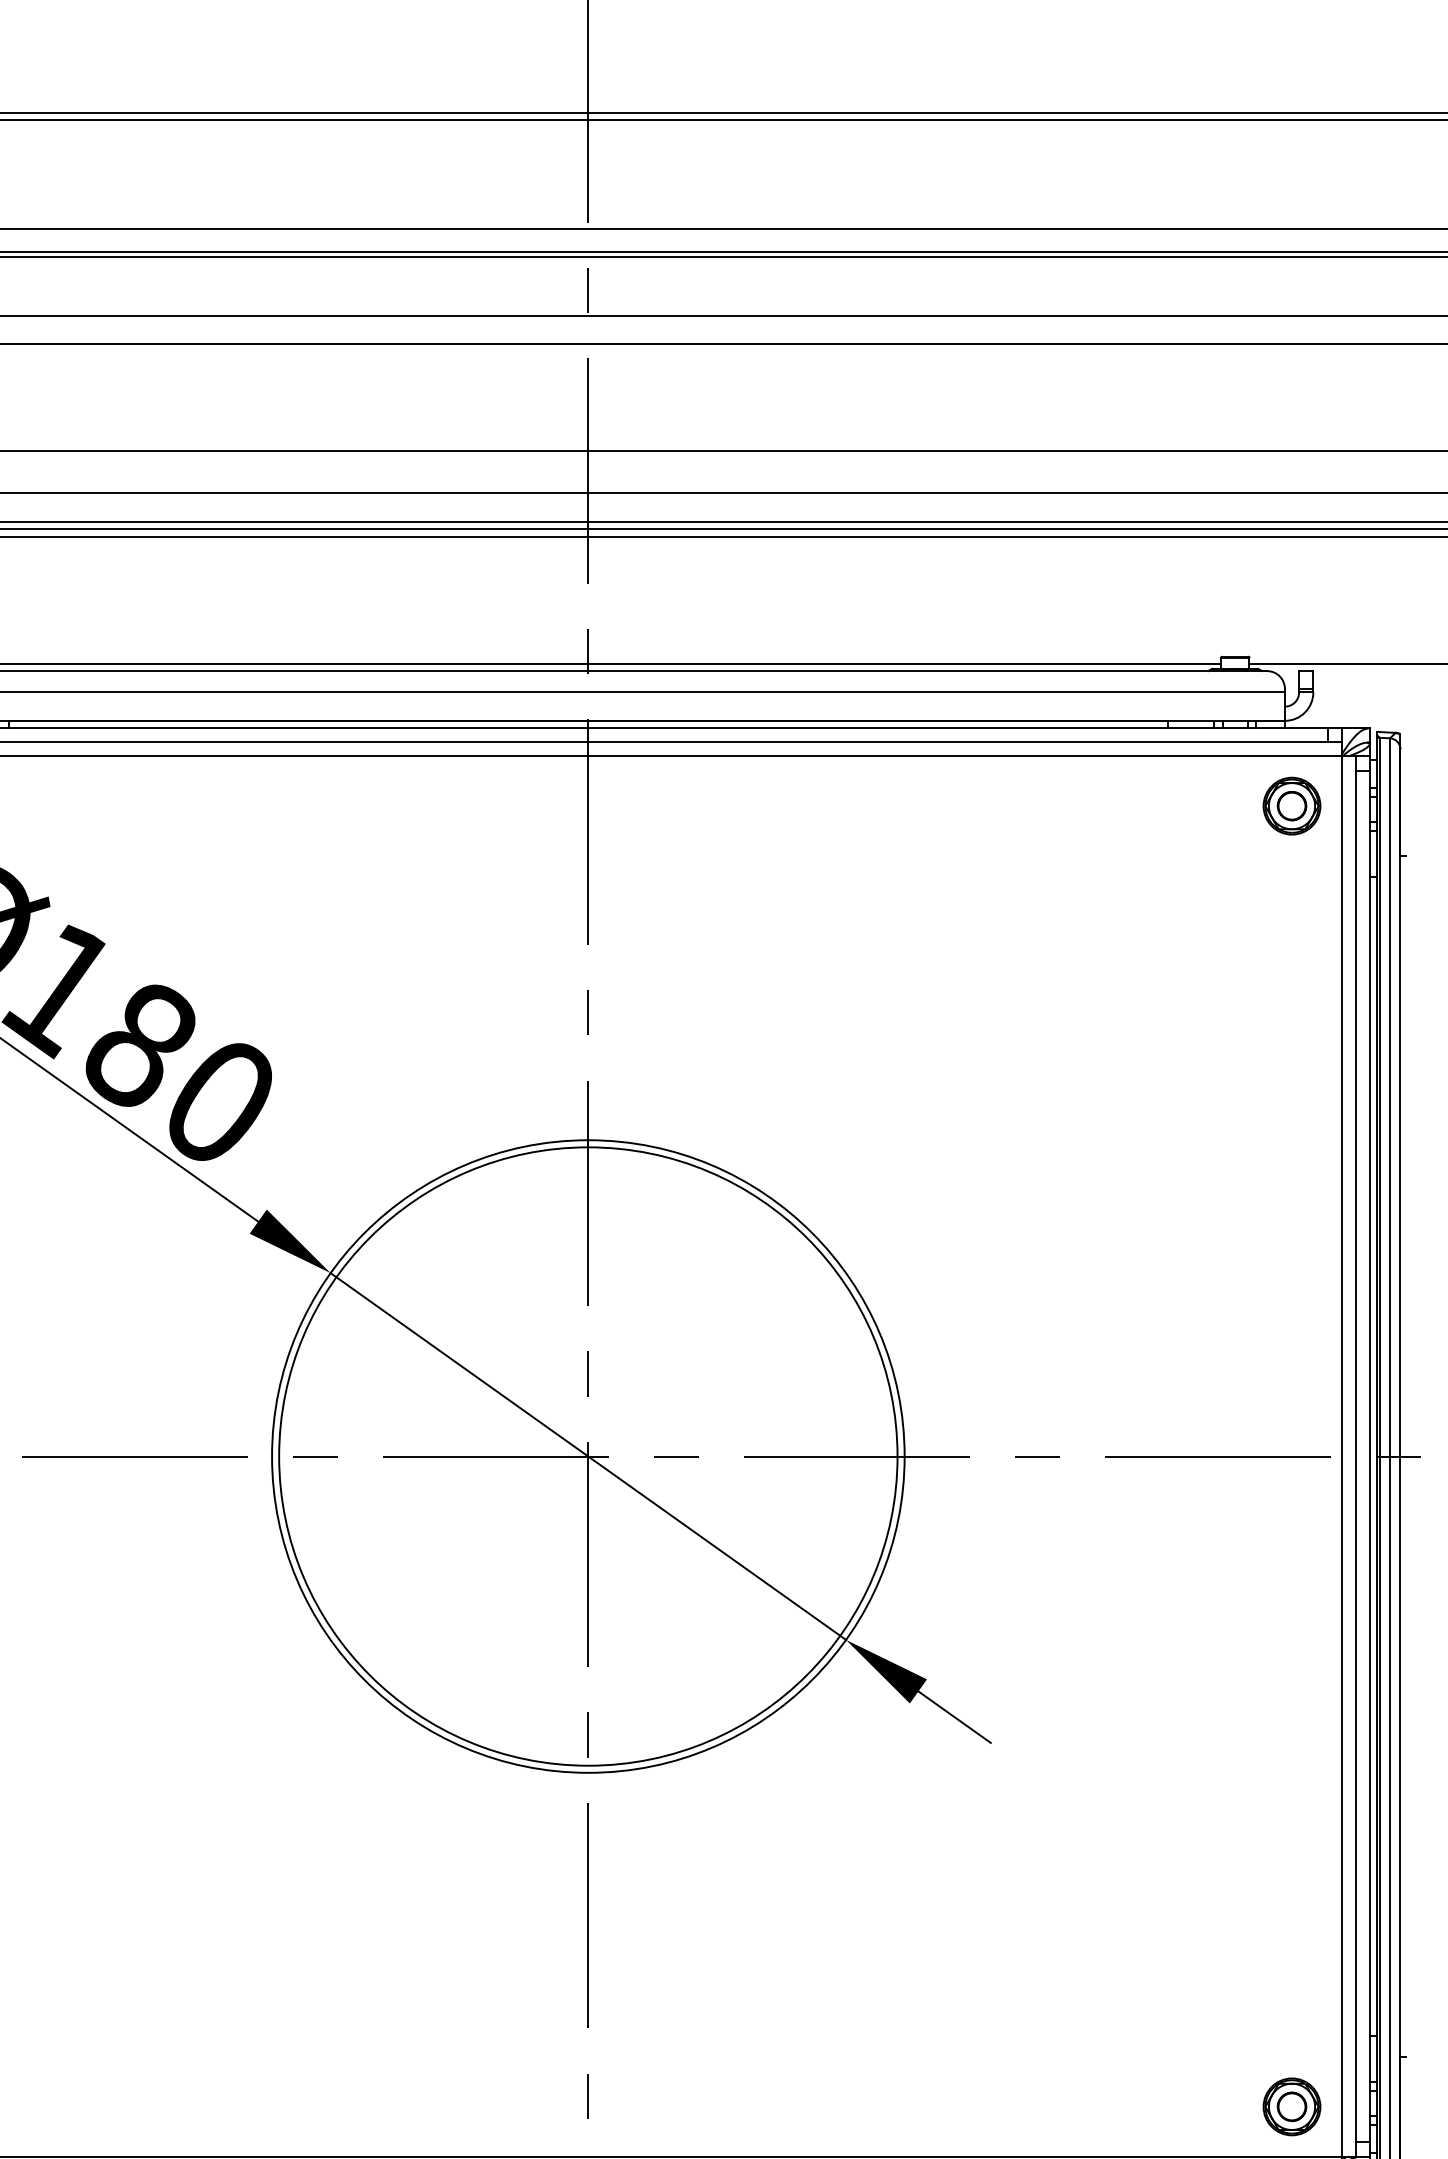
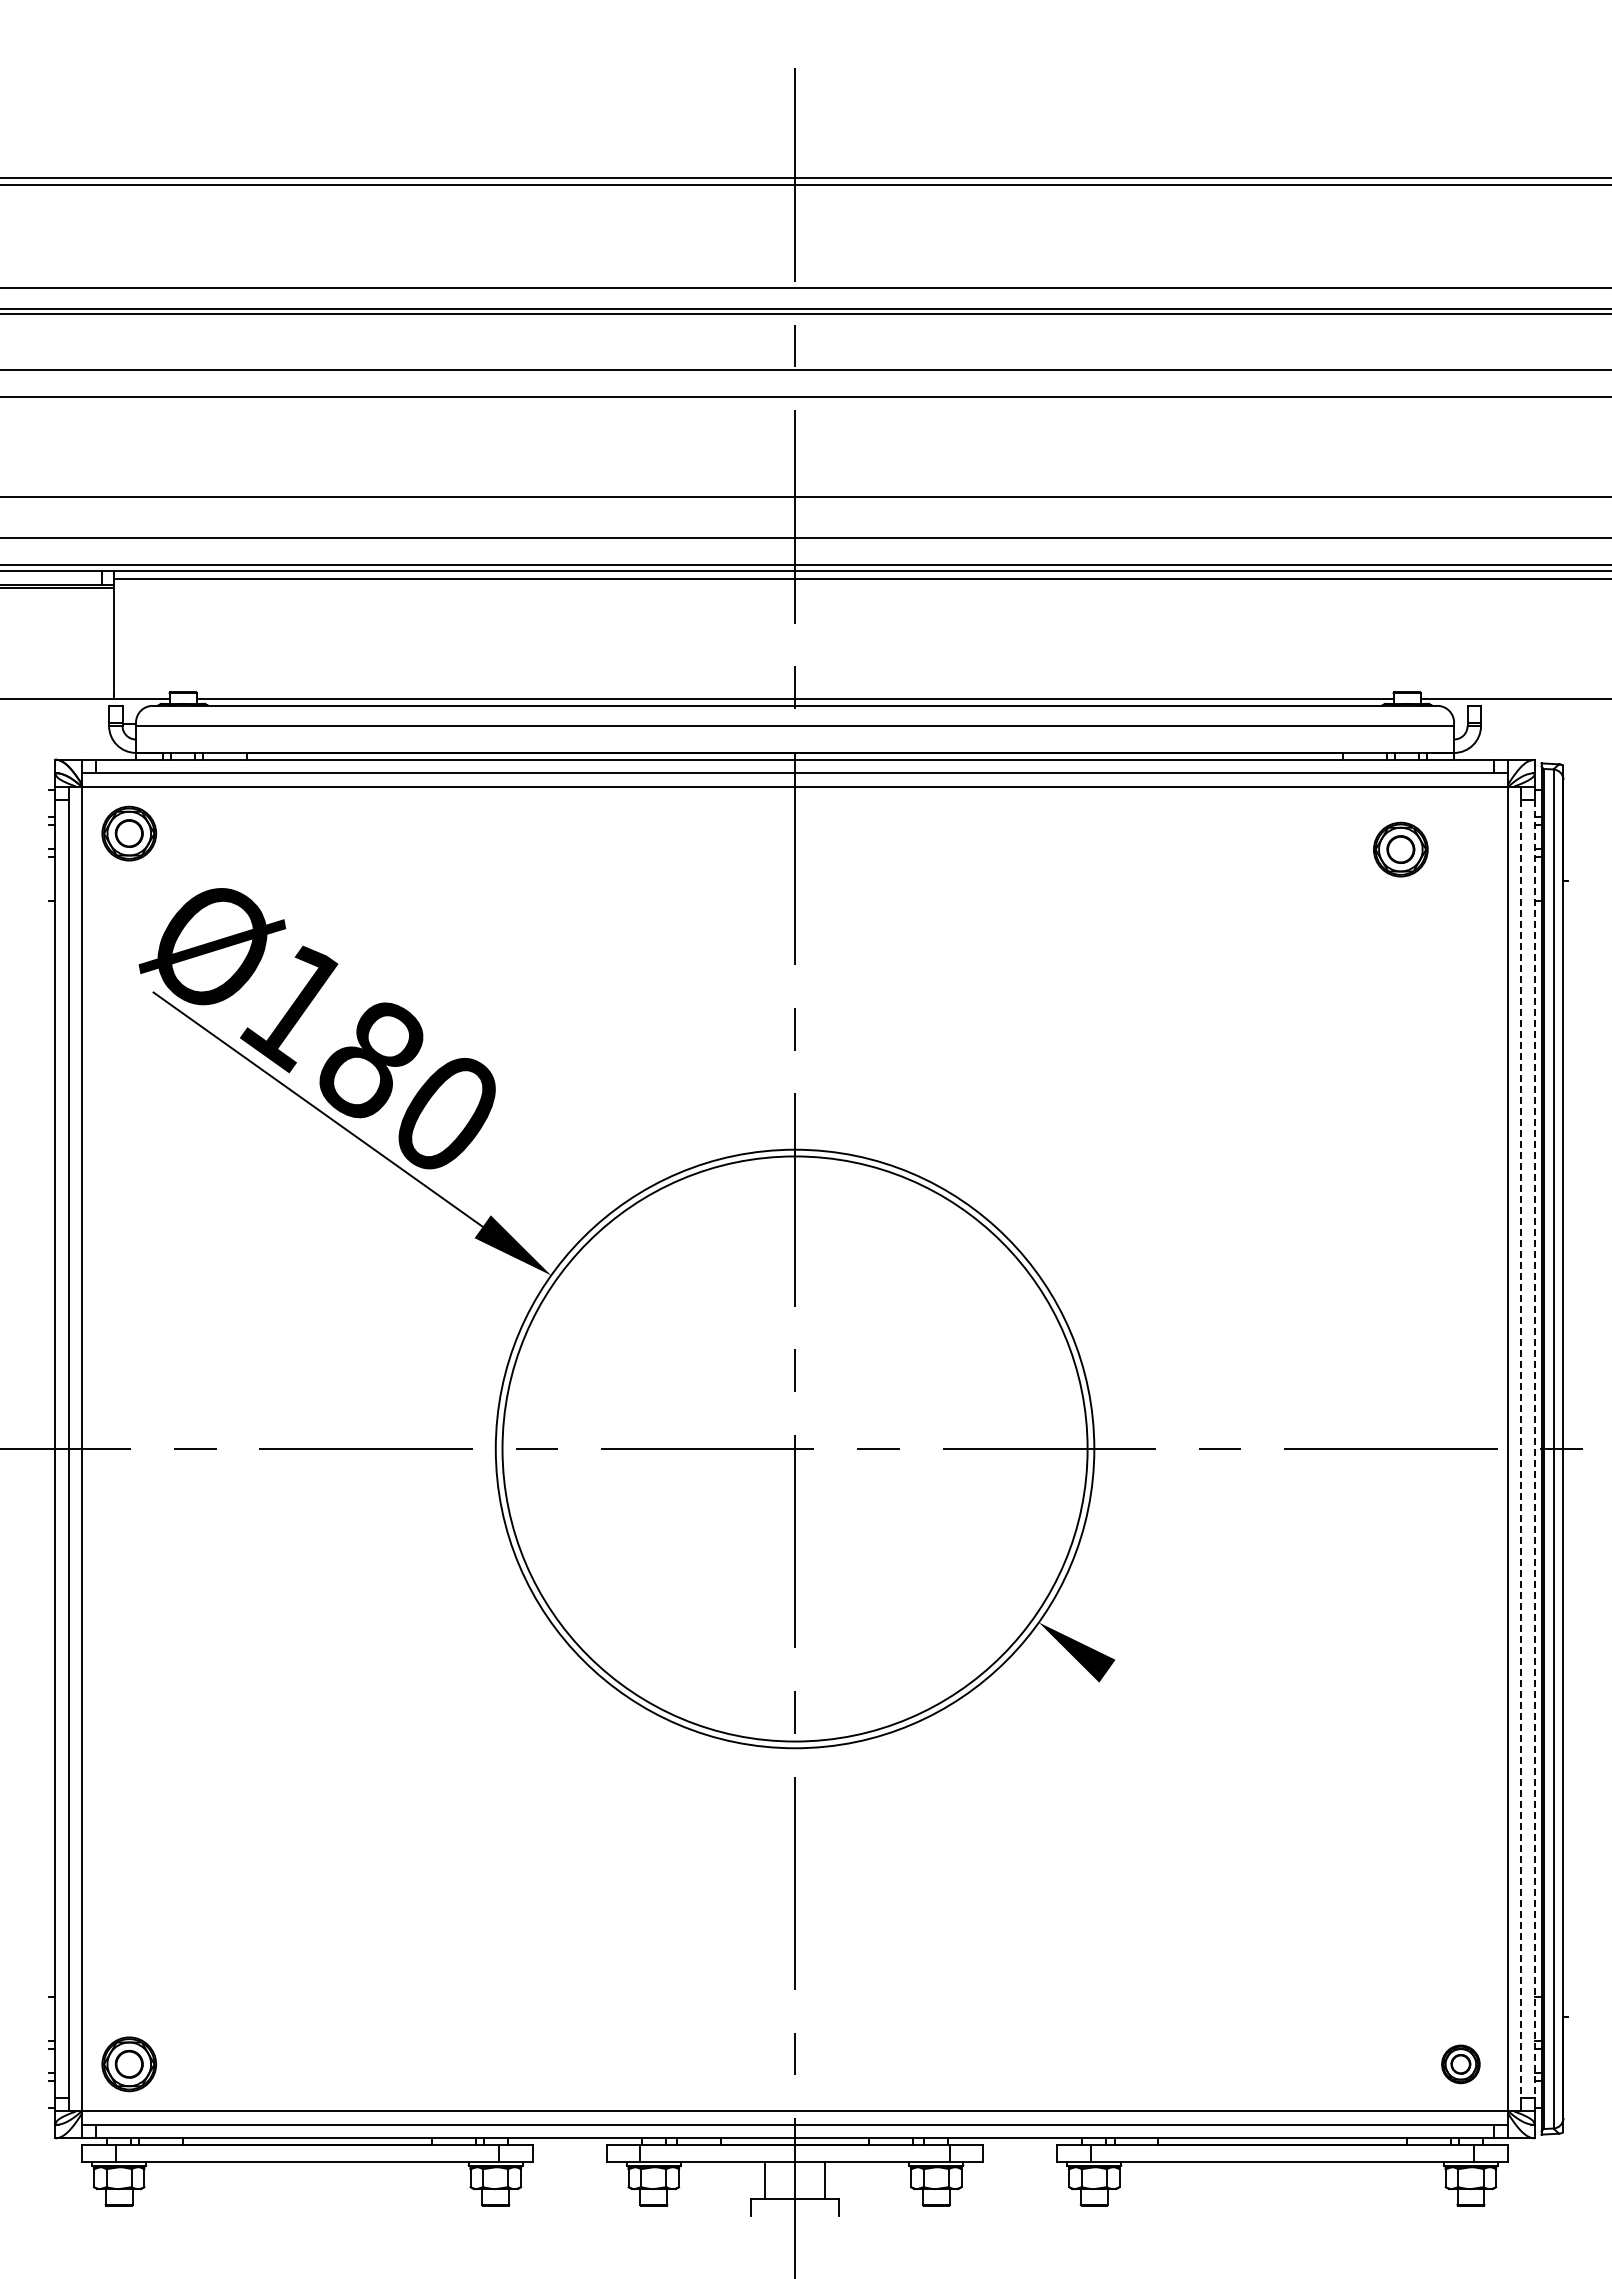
part: (1291, 806) -> (1400, 849), moved
line: (587, 1456) -> (794, 1448), removed
line: (1356, 1457) -> (1521, 1449), solid -> dashed
line: (1369, 1457) -> (1534, 1449), solid -> dashed
line: (954, 1717) -> (1141, 1695), removed
part: (1291, 2107) -> (1460, 2064), size x0.7

